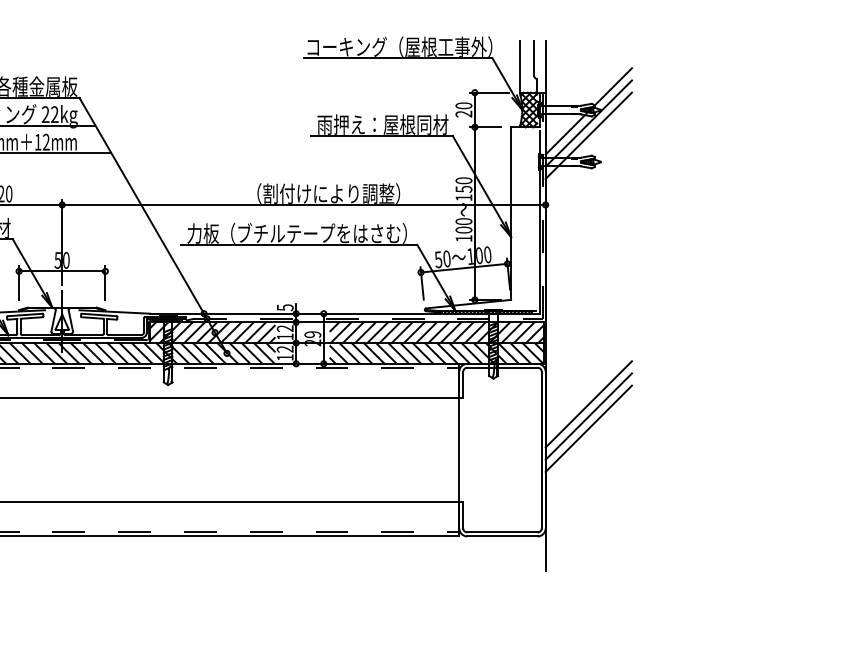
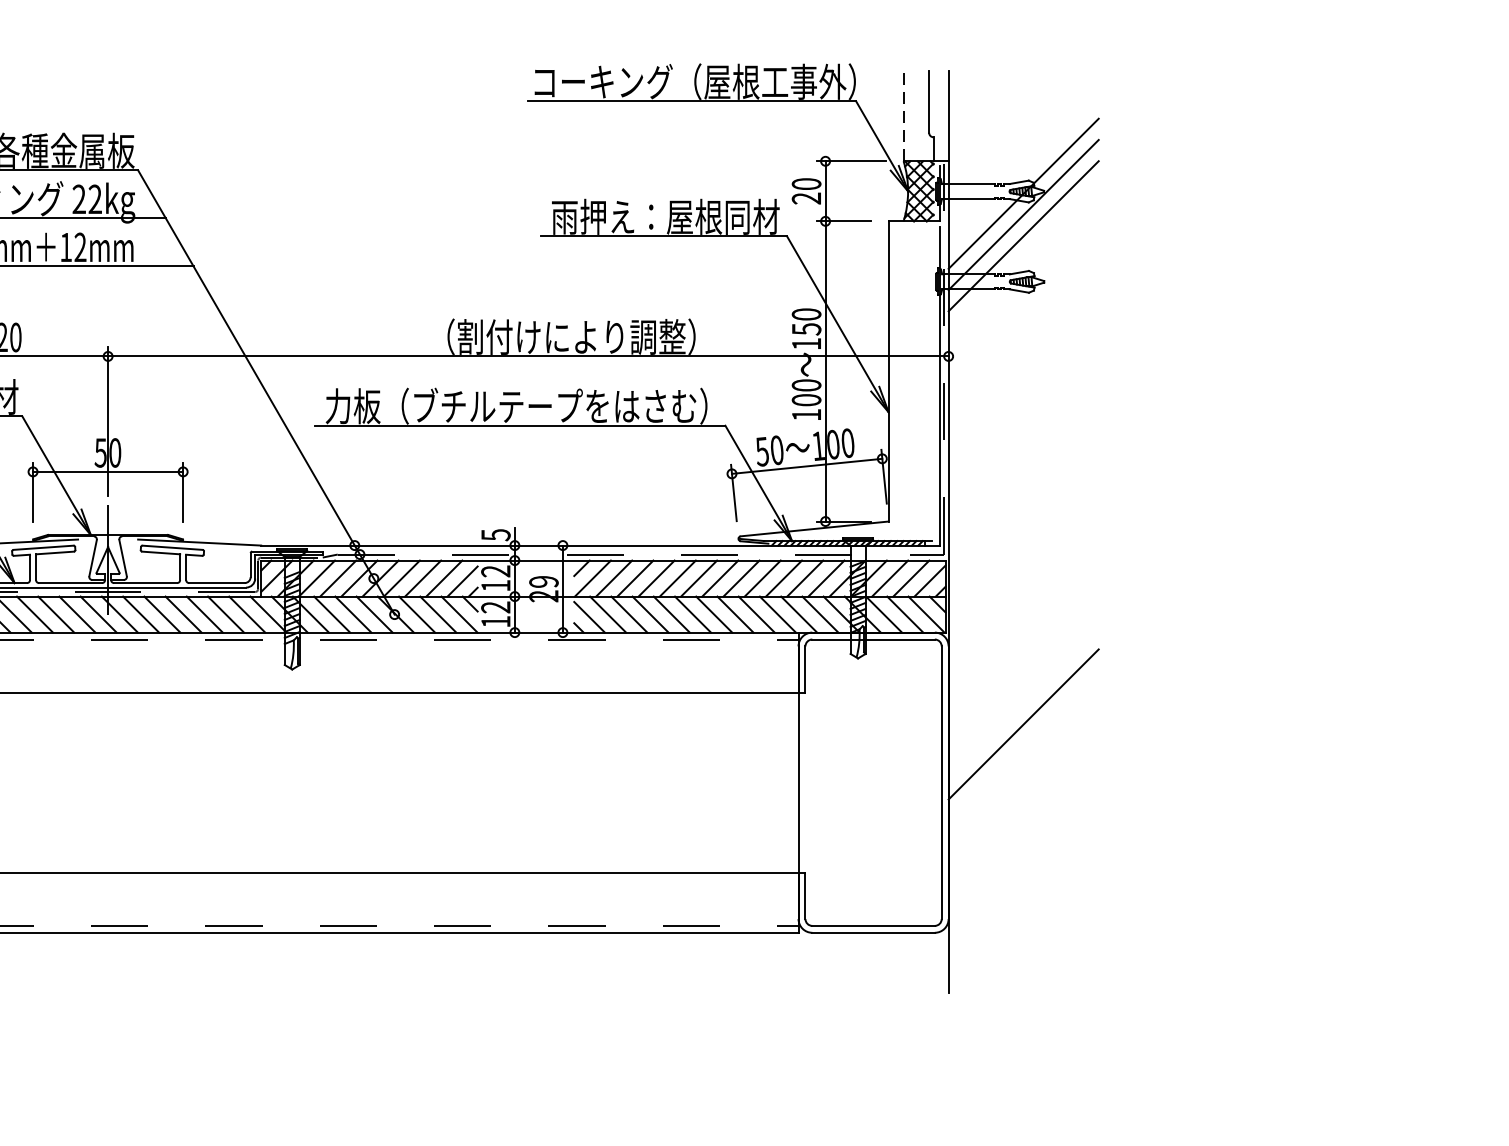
line: (519, 66) -> (903, 115), solid -> dashed
line: (588, 404) -> (1023, 703), removed
line: (588, 428) -> (1023, 745), removed

